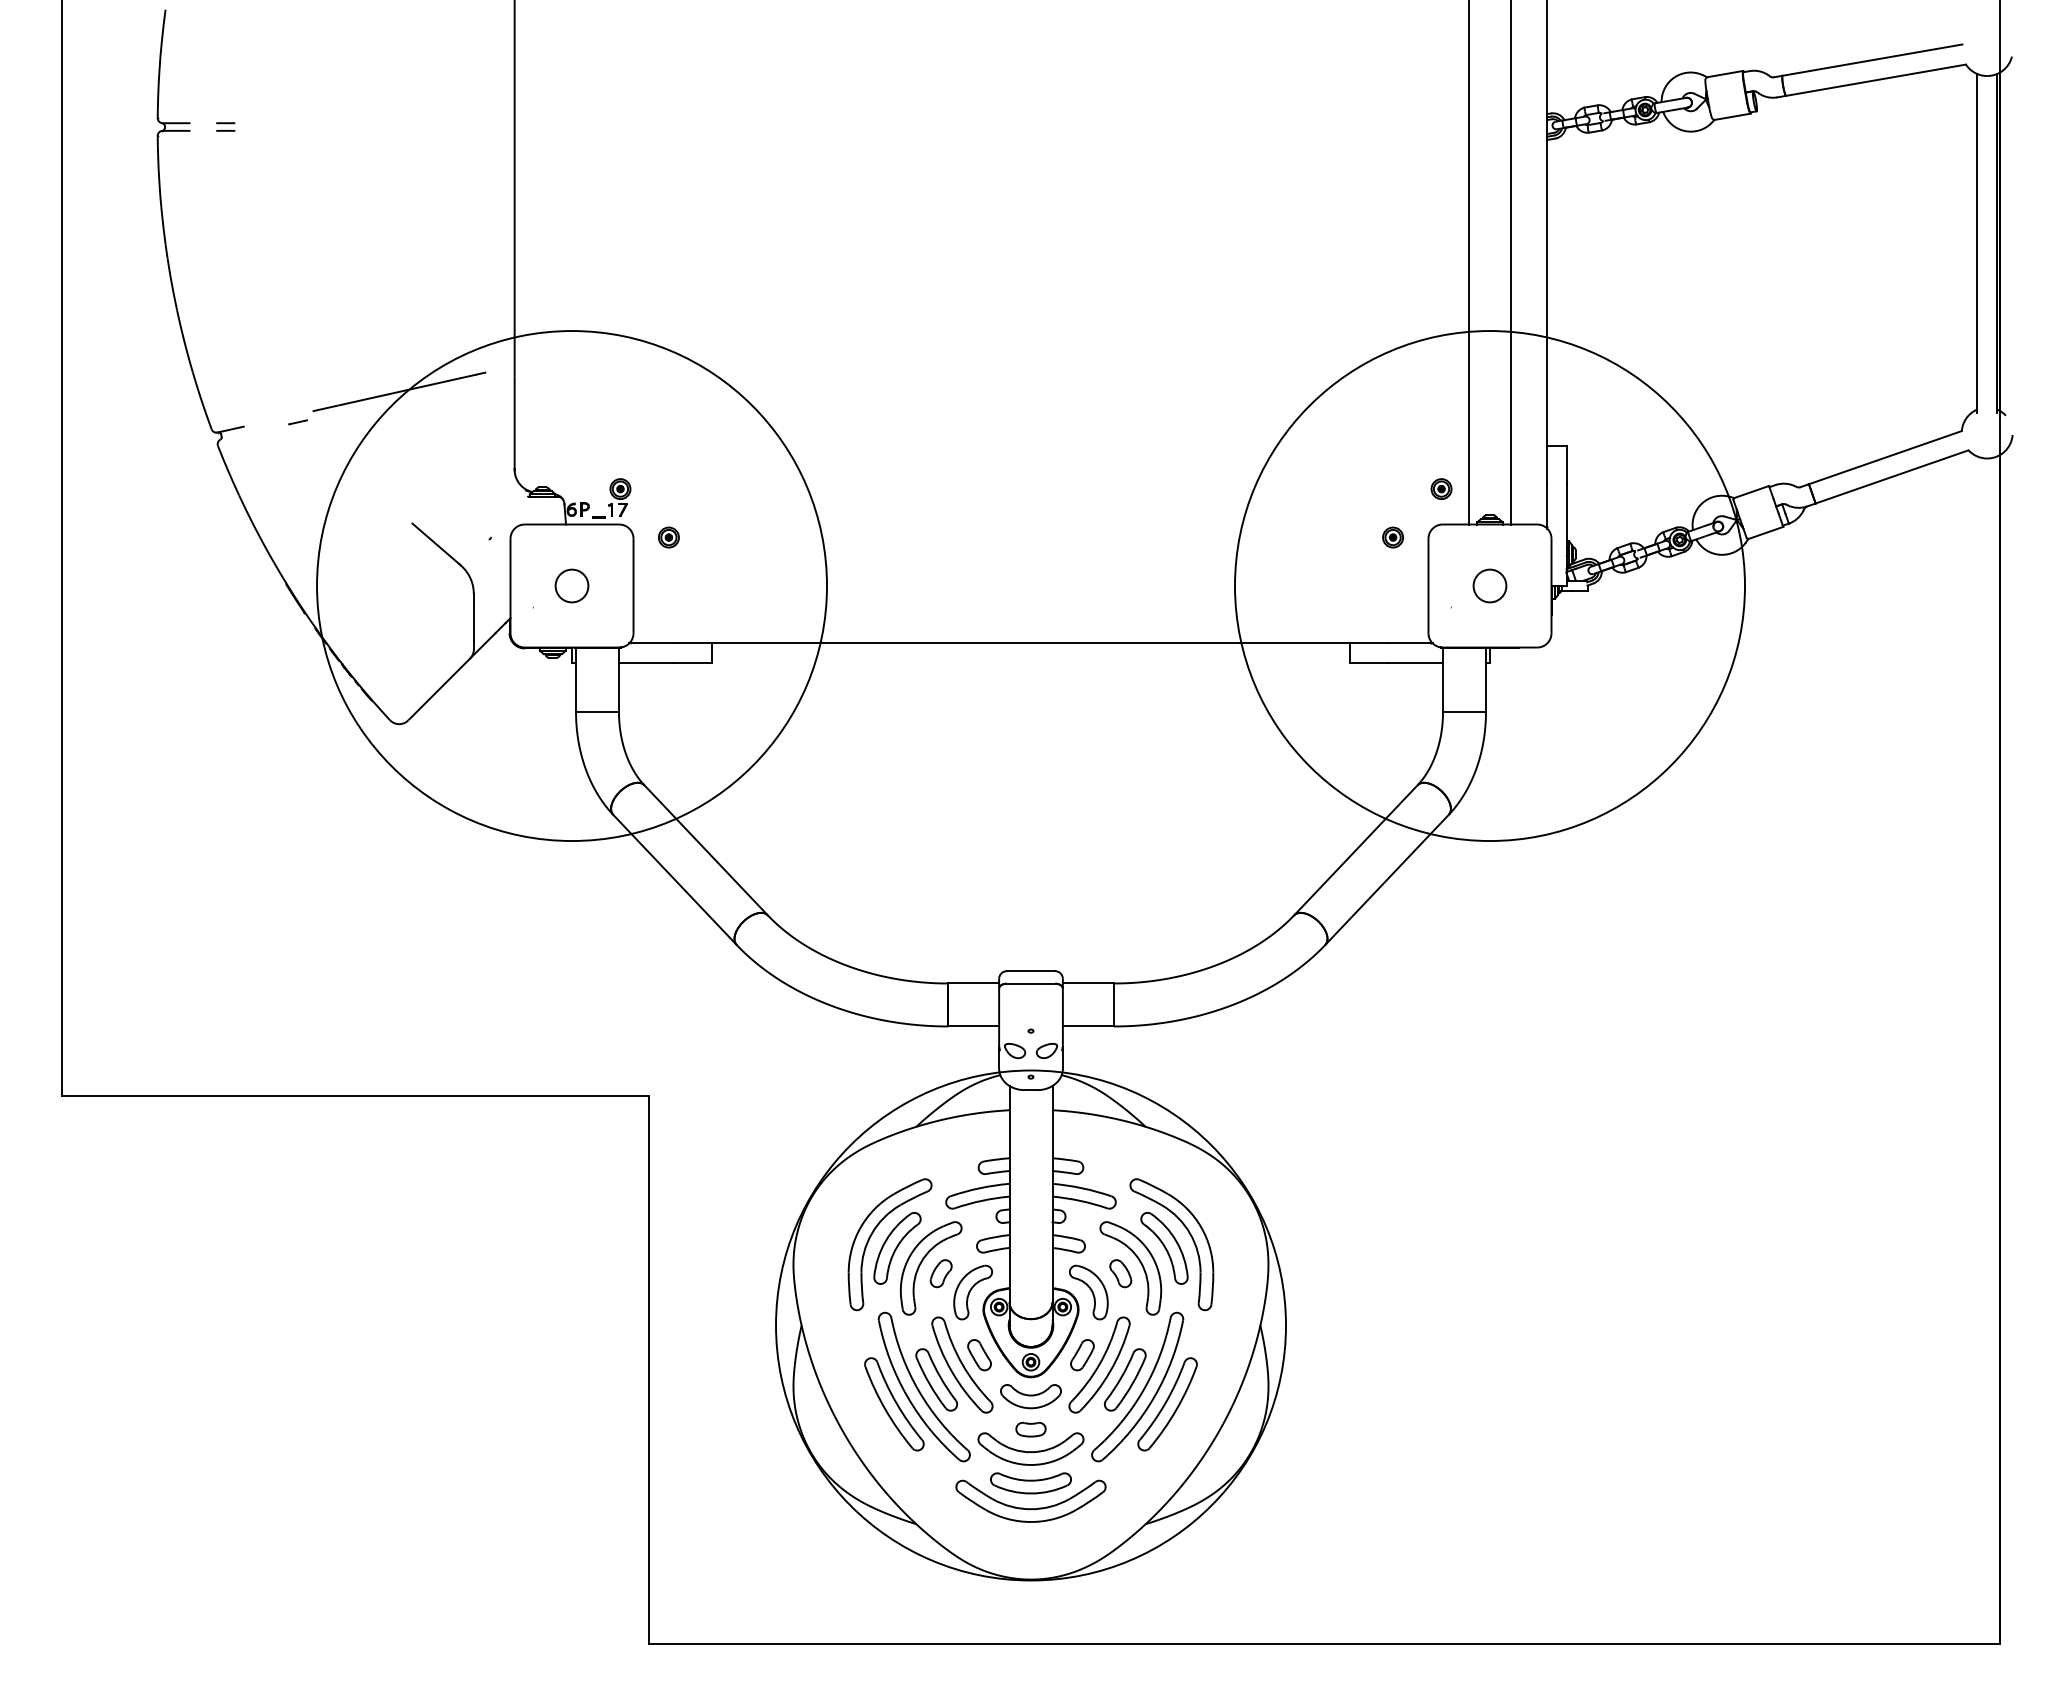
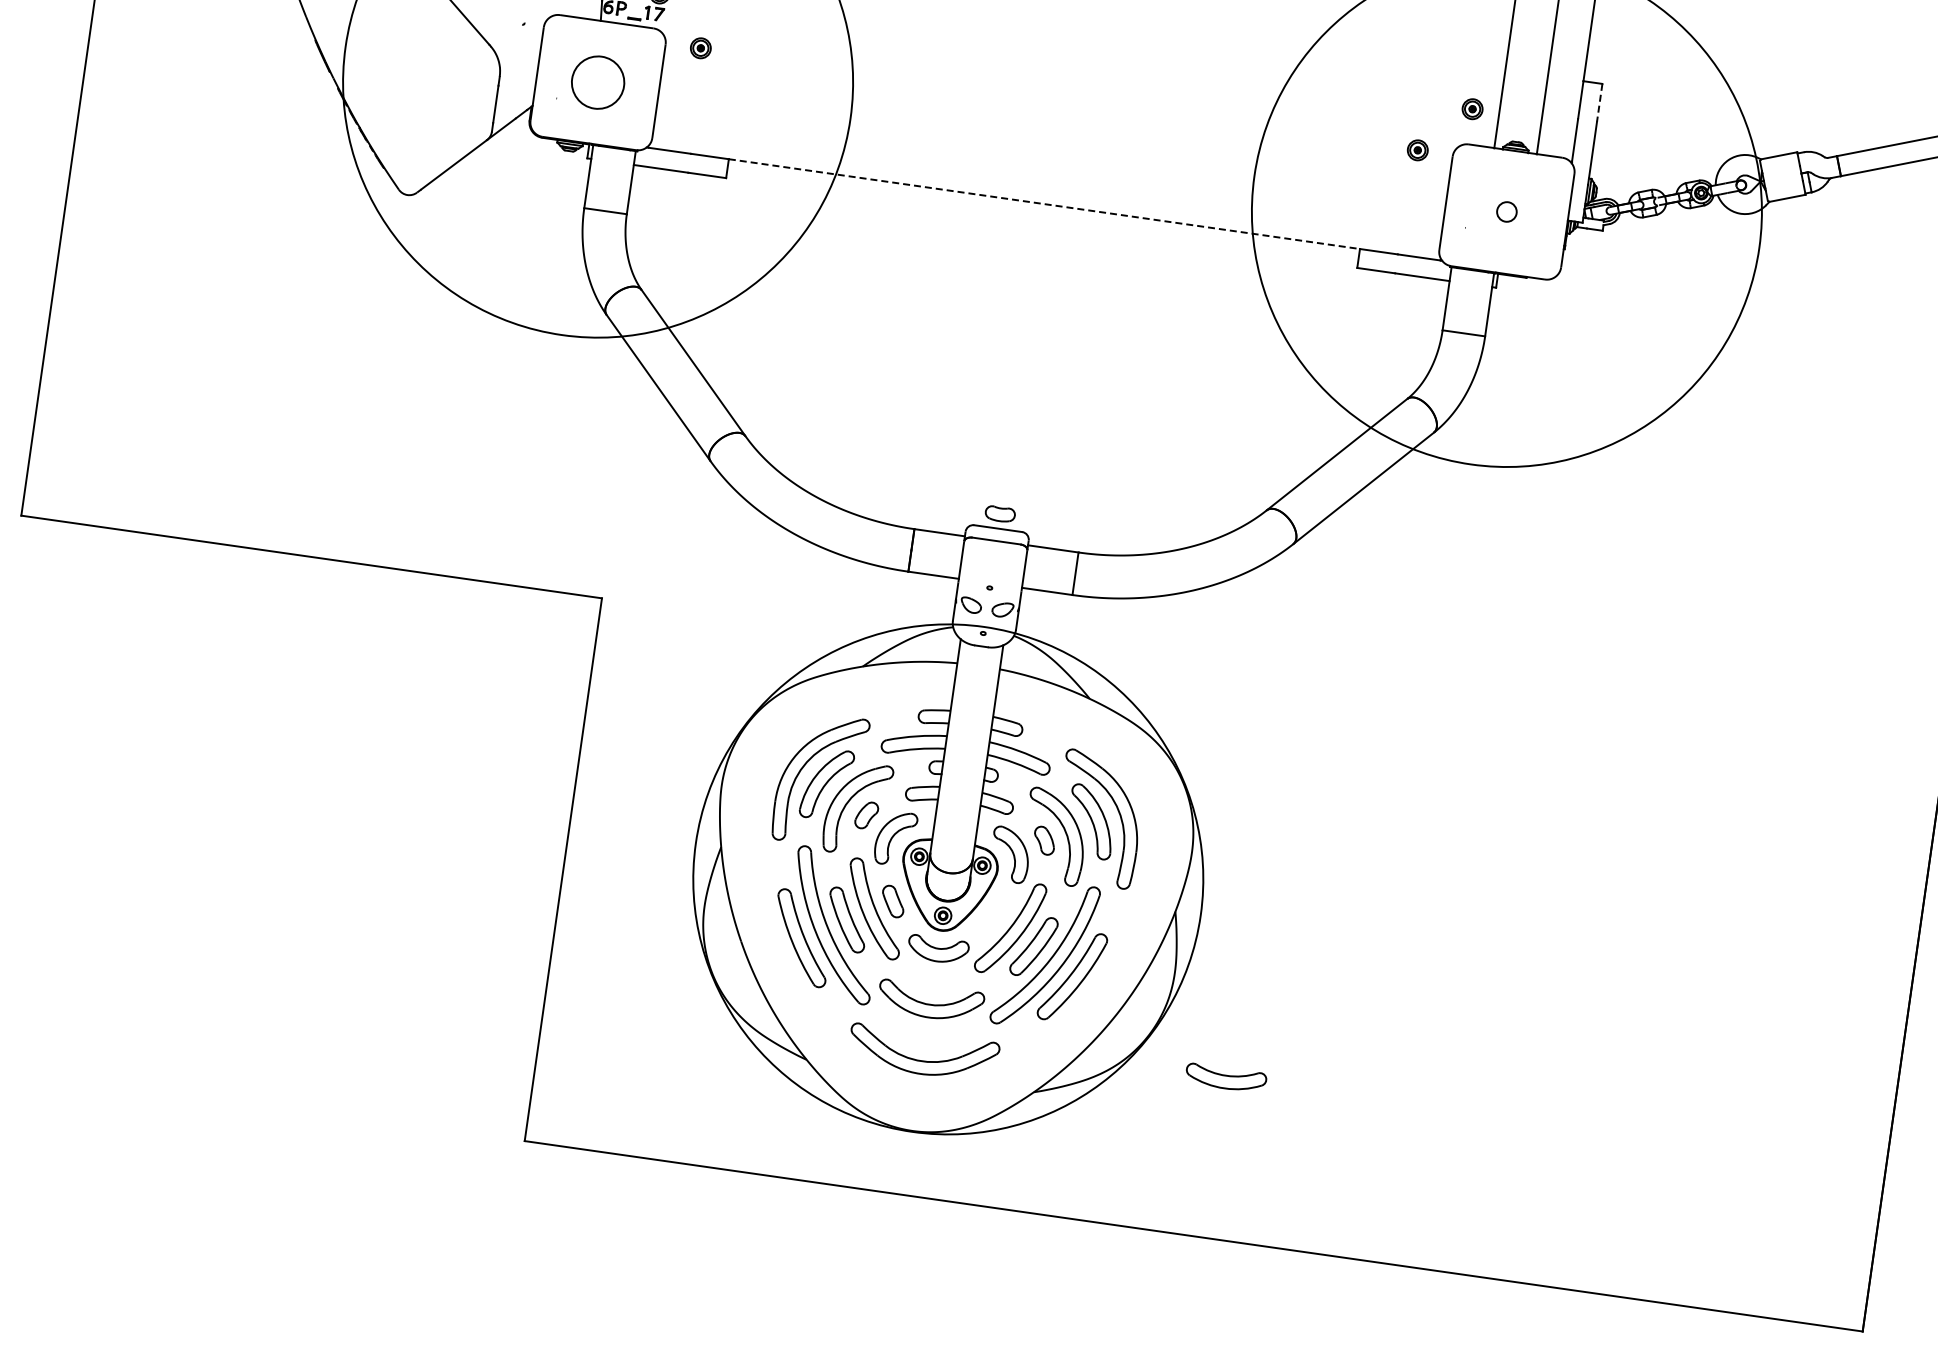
line: (1566, 465) -> (1599, 103), solid -> dashed
circle: (571, 585) -> (597, 82), size x1.6
circle: (1489, 585) -> (1506, 211), size x0.6
line: (1031, 643) -> (1044, 204), solid -> dashed
part: (1082, 1355) -> (995, 916), removed
part: (1030, 1429) -> (999, 514), moved
part: (1030, 1483) -> (1225, 1078), moved

